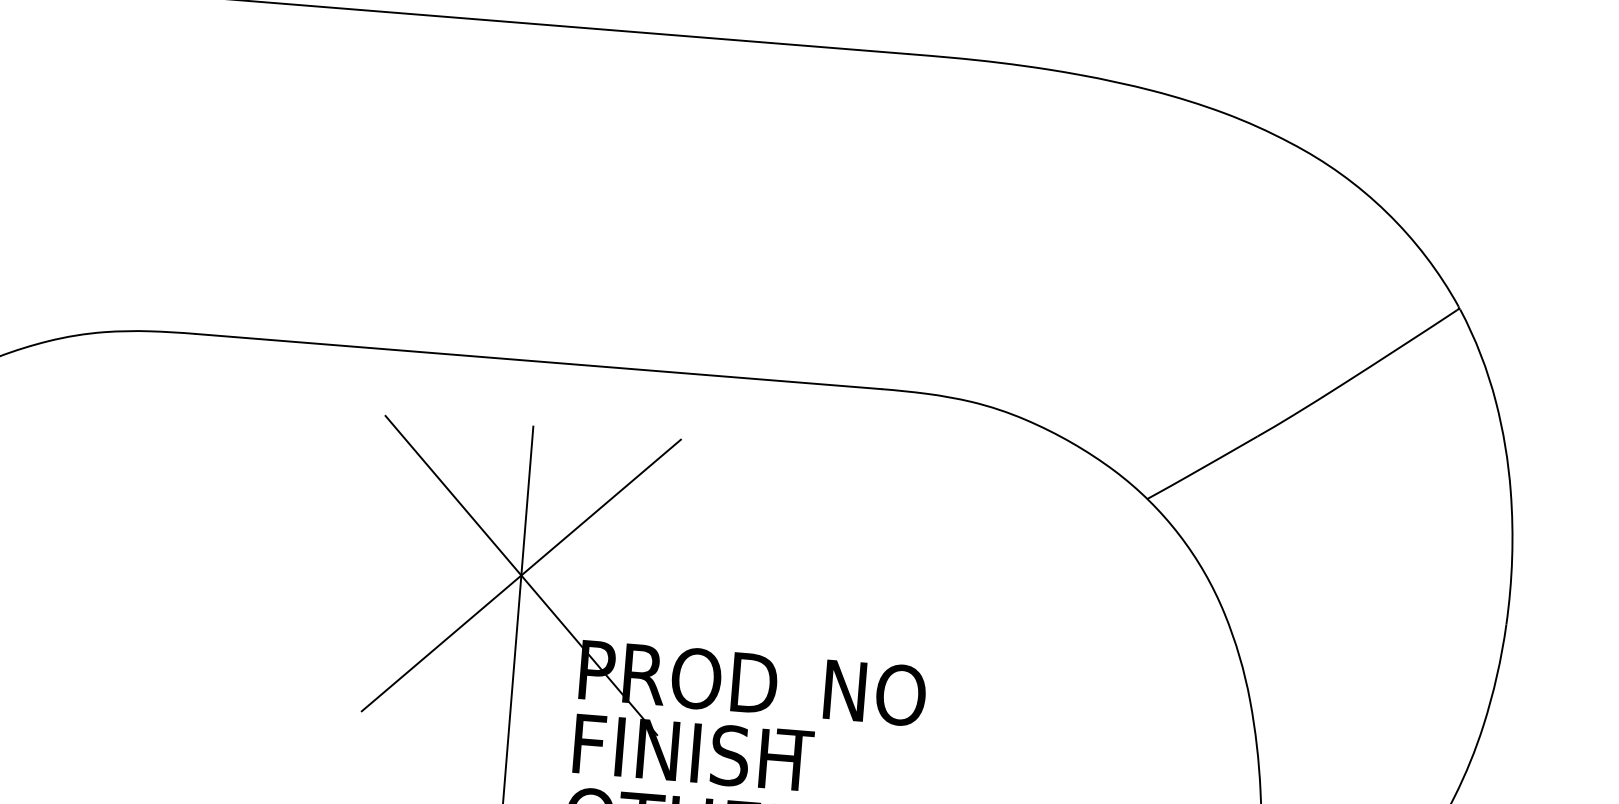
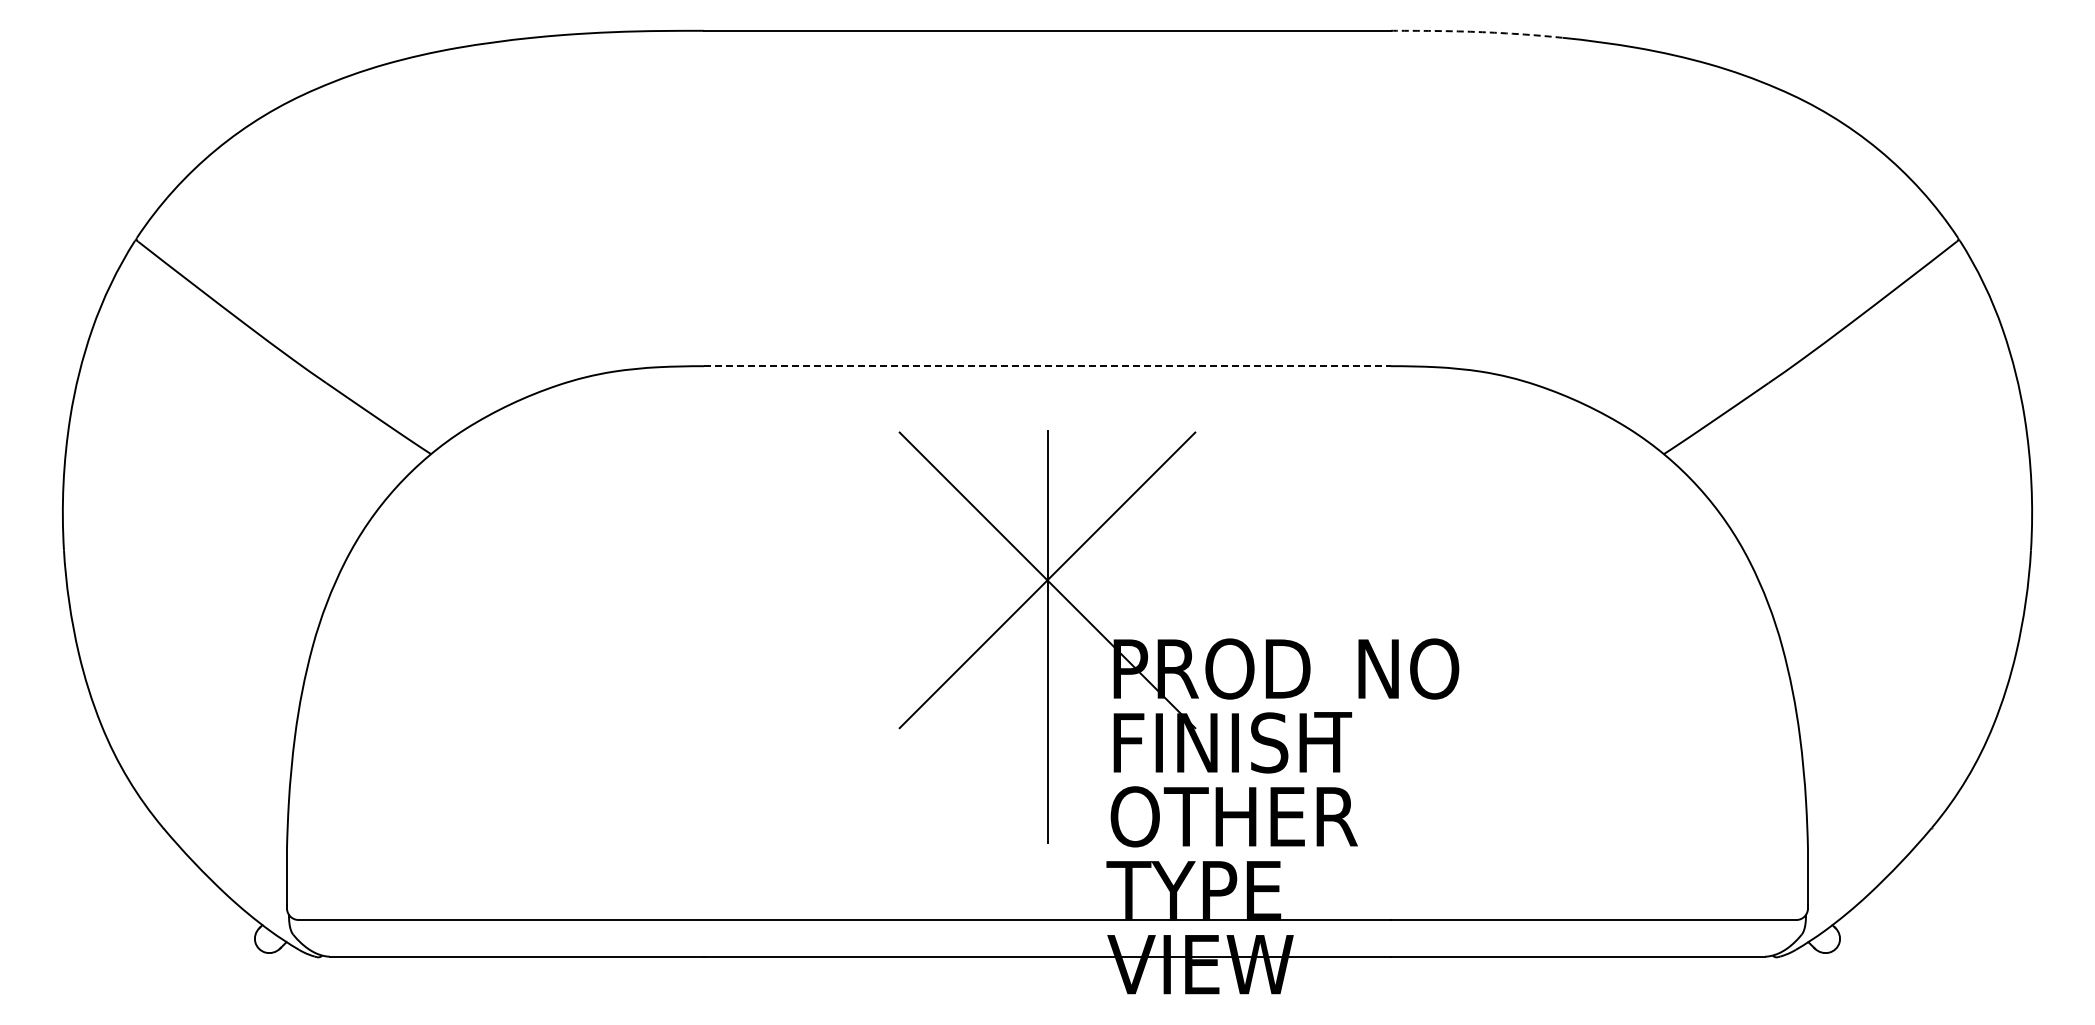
line: (997, 62) -> (1479, 32), solid -> dashed
line: (538, 361) -> (1047, 366), solid -> dashed

